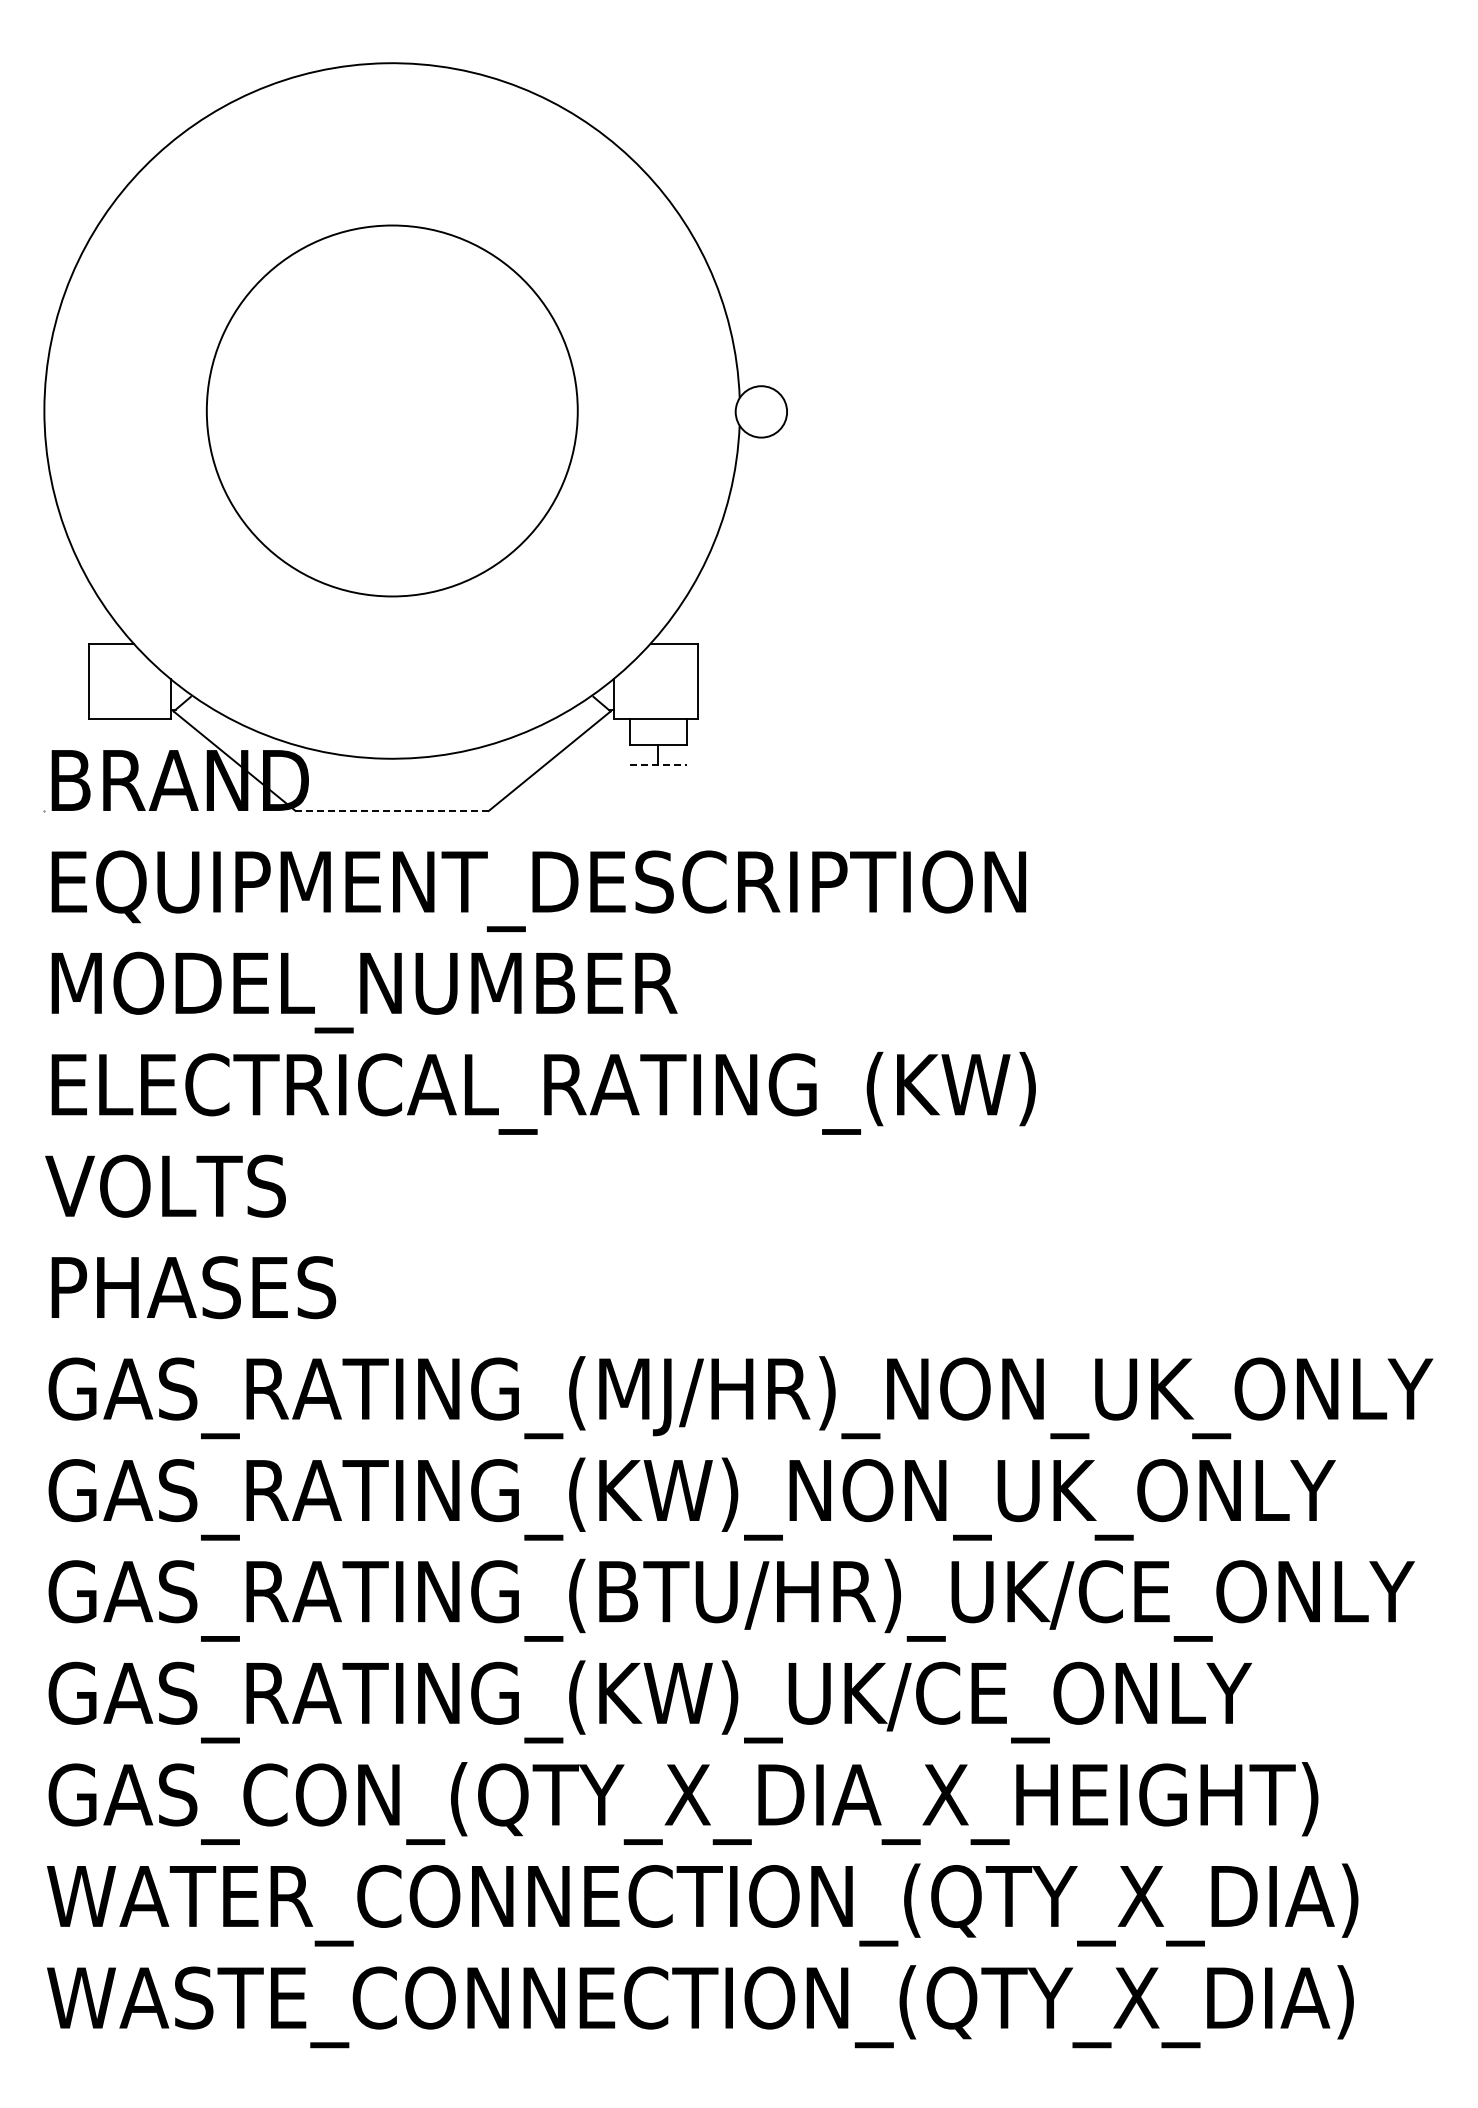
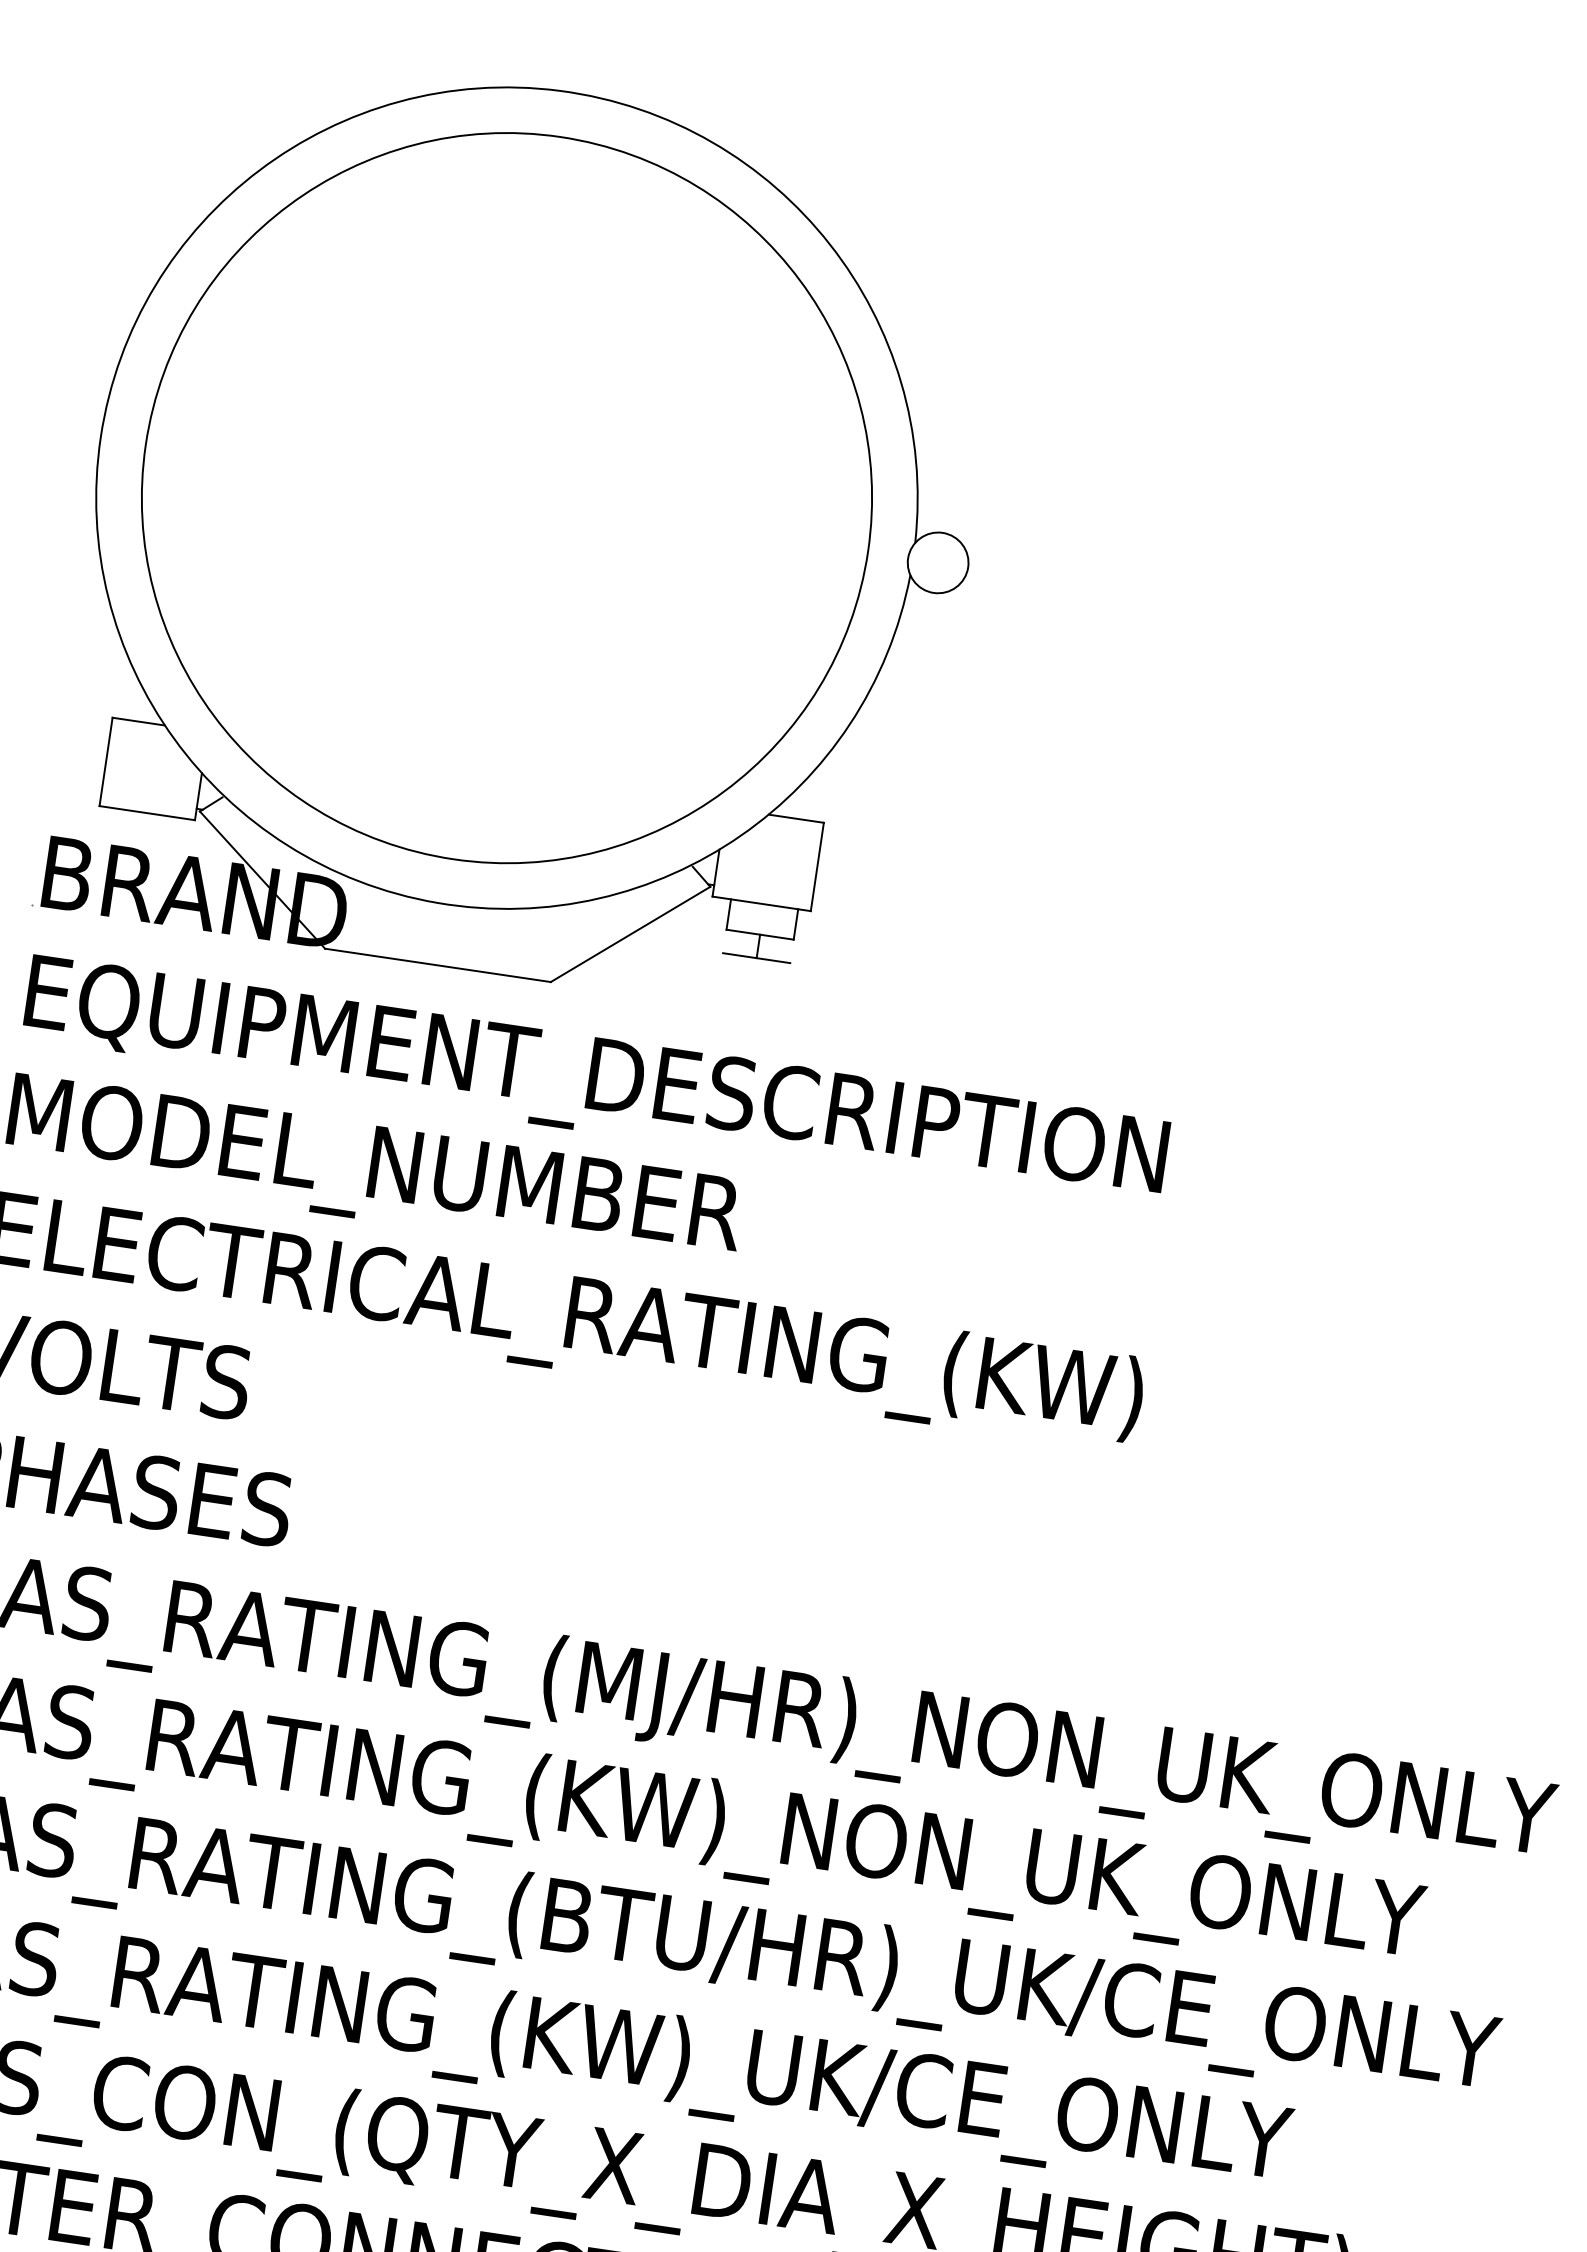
circle: (392, 410) -> (507, 497), size x1.67
line: (658, 765) -> (756, 958), dashed -> solid
line: (392, 810) -> (438, 964), dashed -> solid

